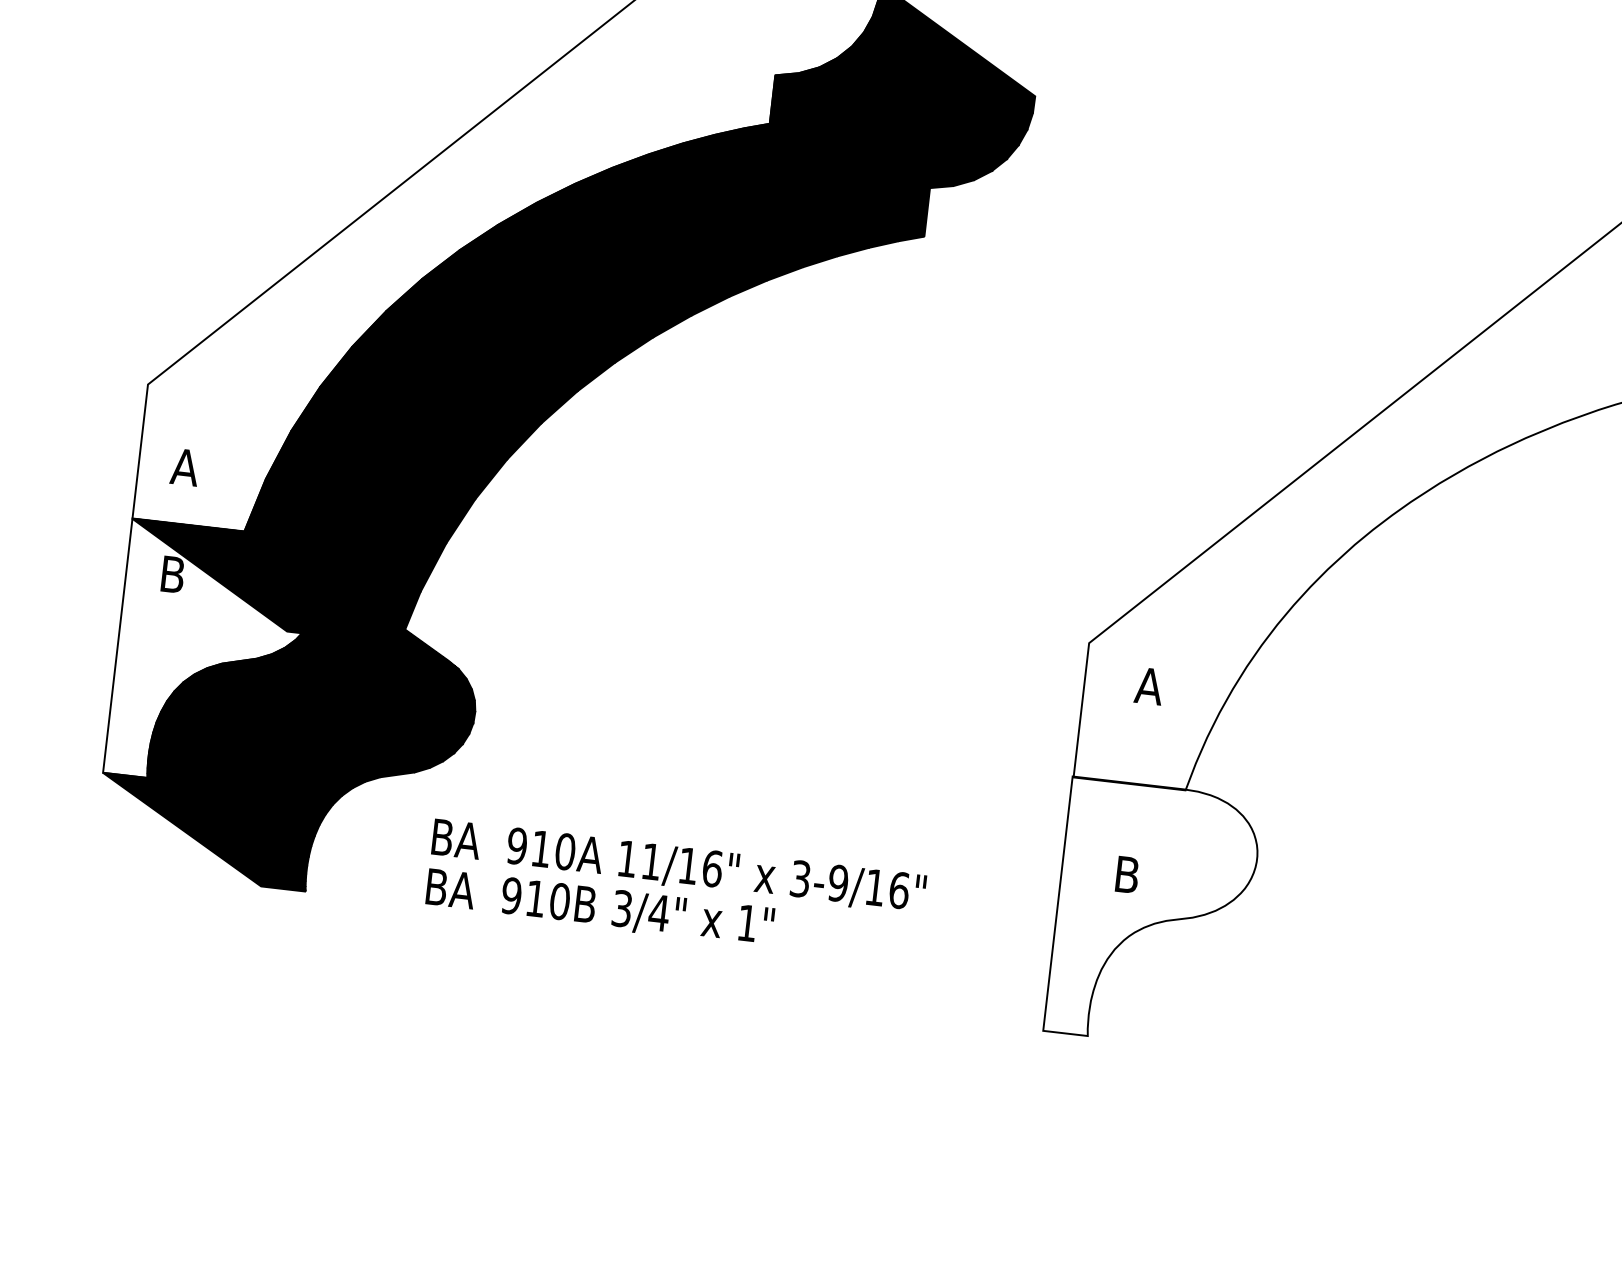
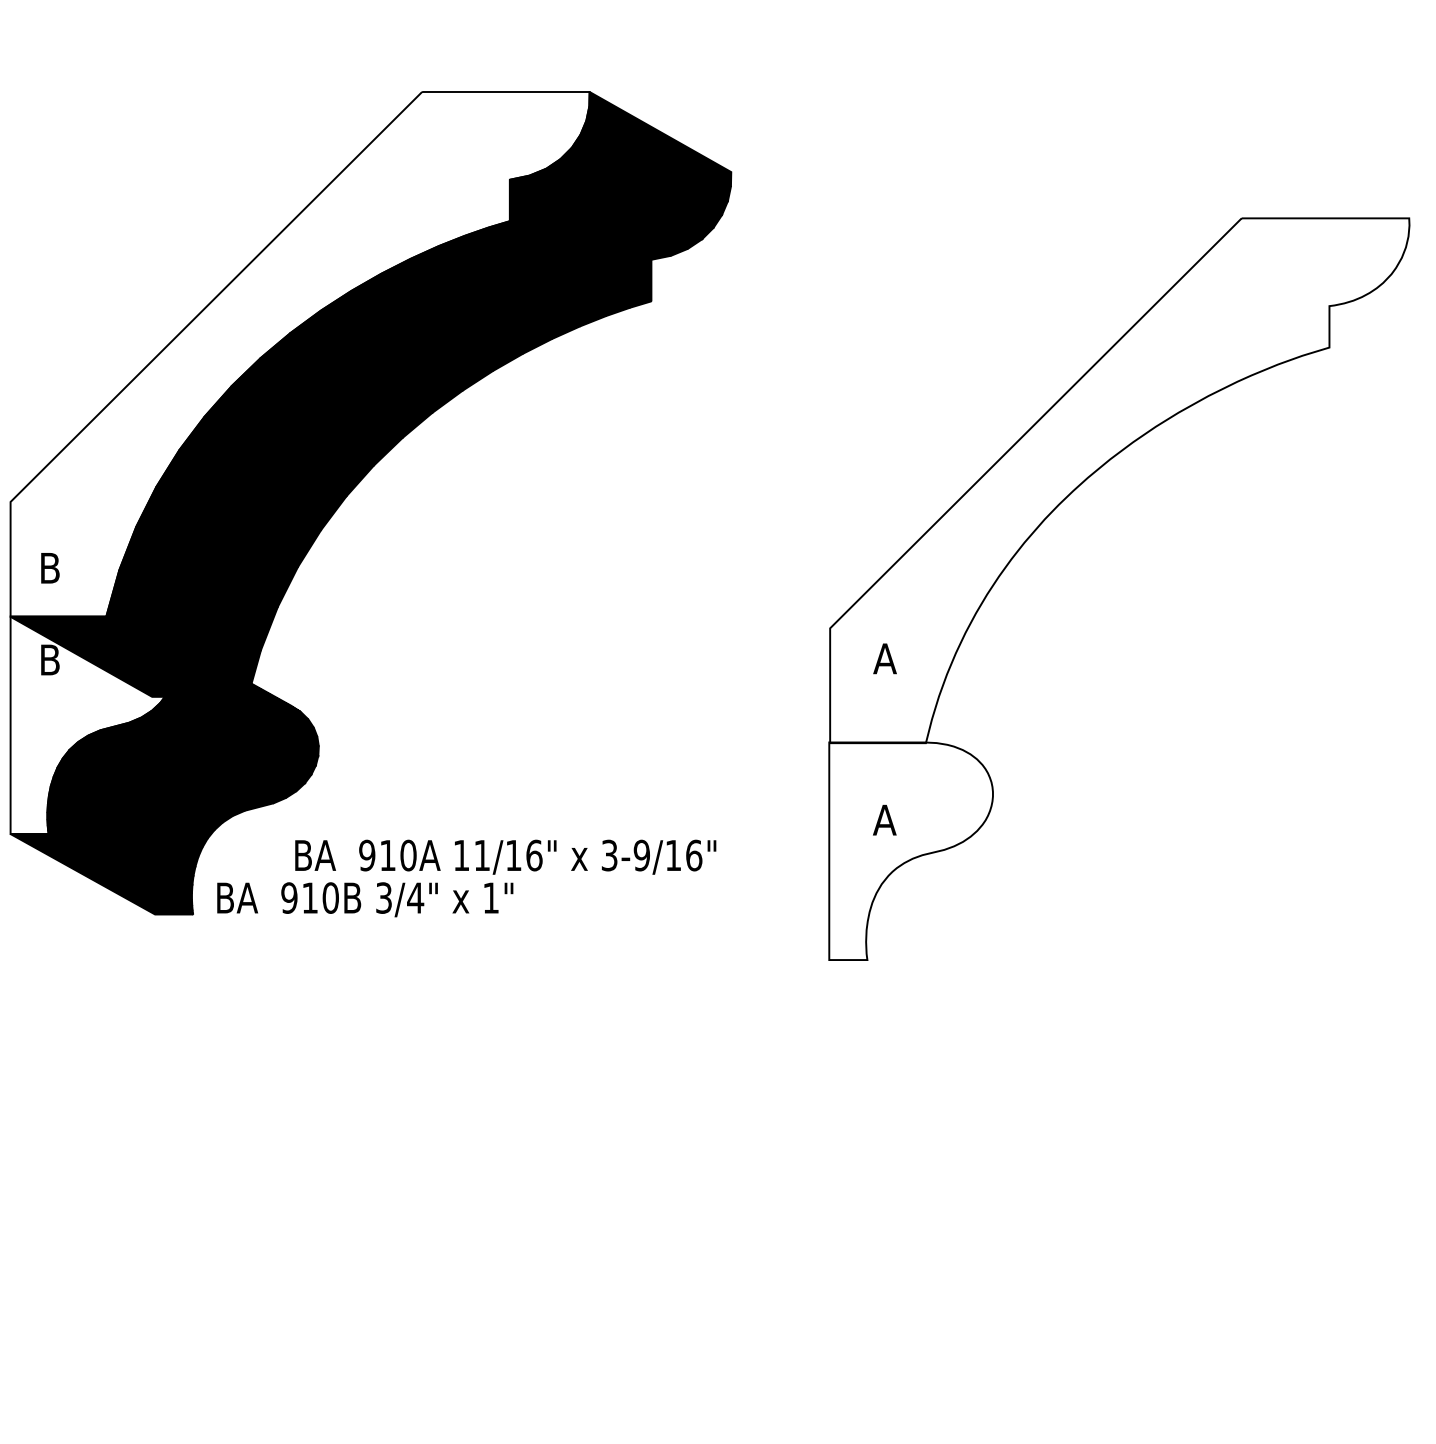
text: (184, 467) -> (49, 568), A -> B
text: (1126, 874) -> (884, 819), B -> A
text: (600, 907) -> (365, 899), moved

